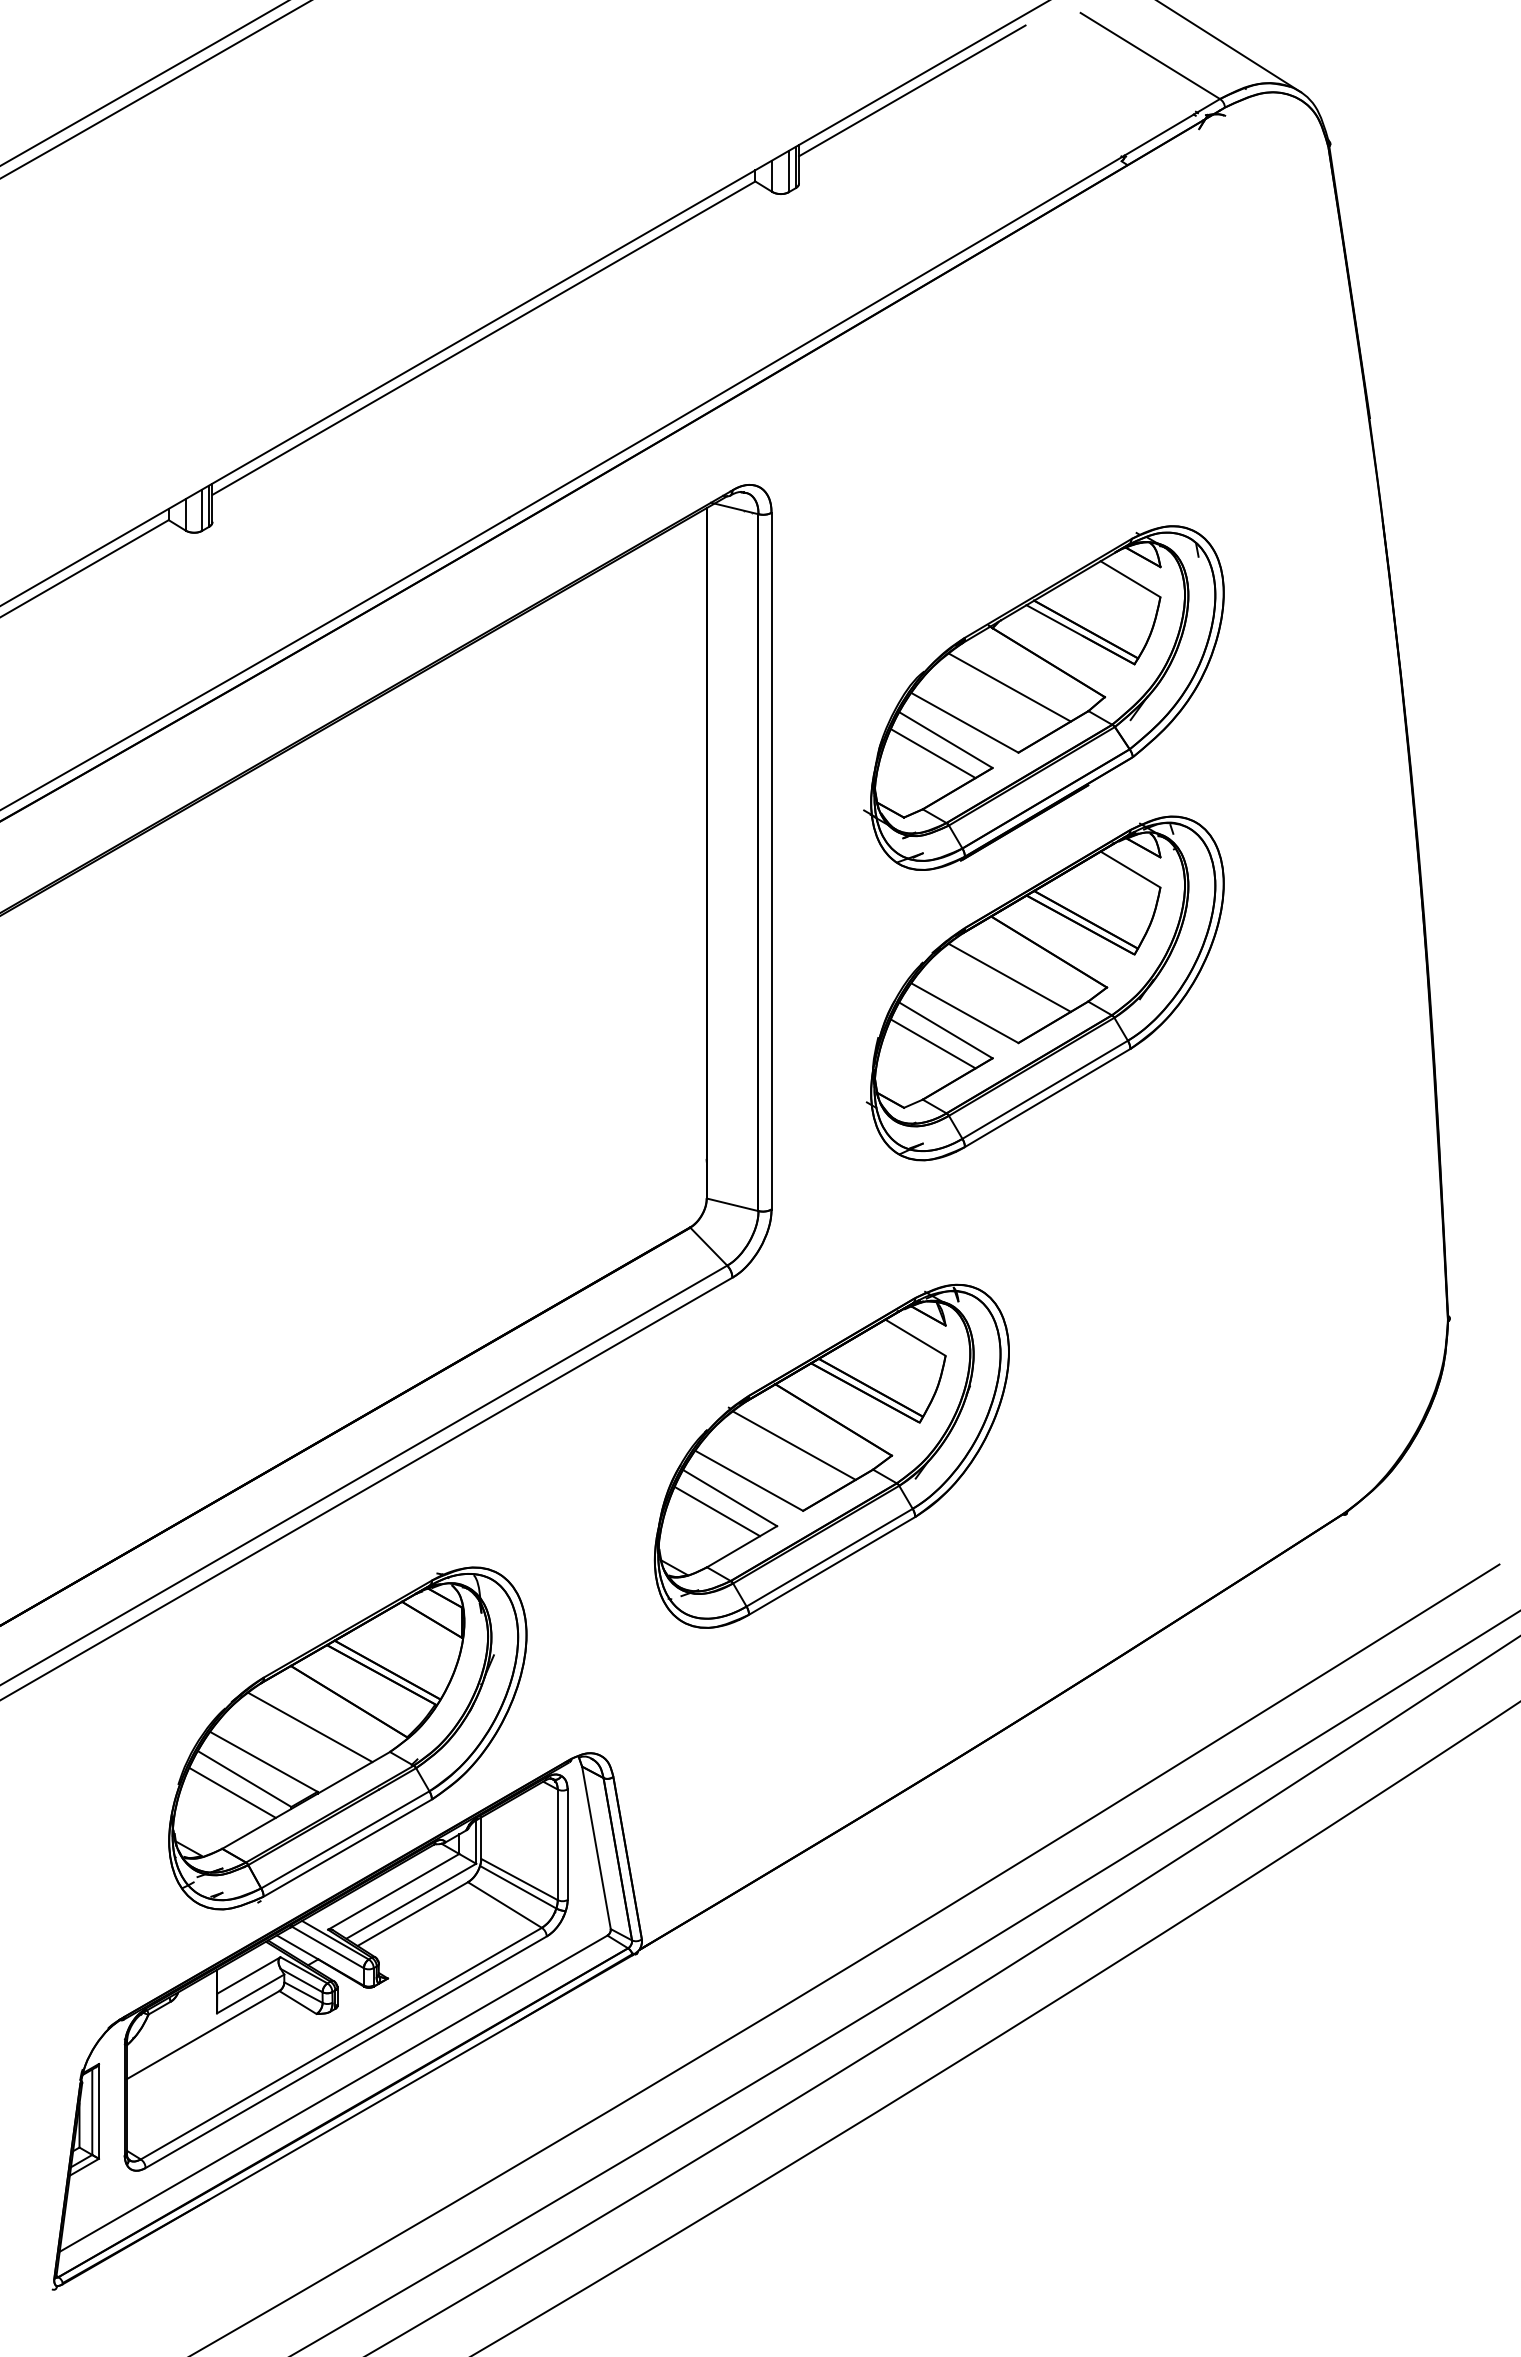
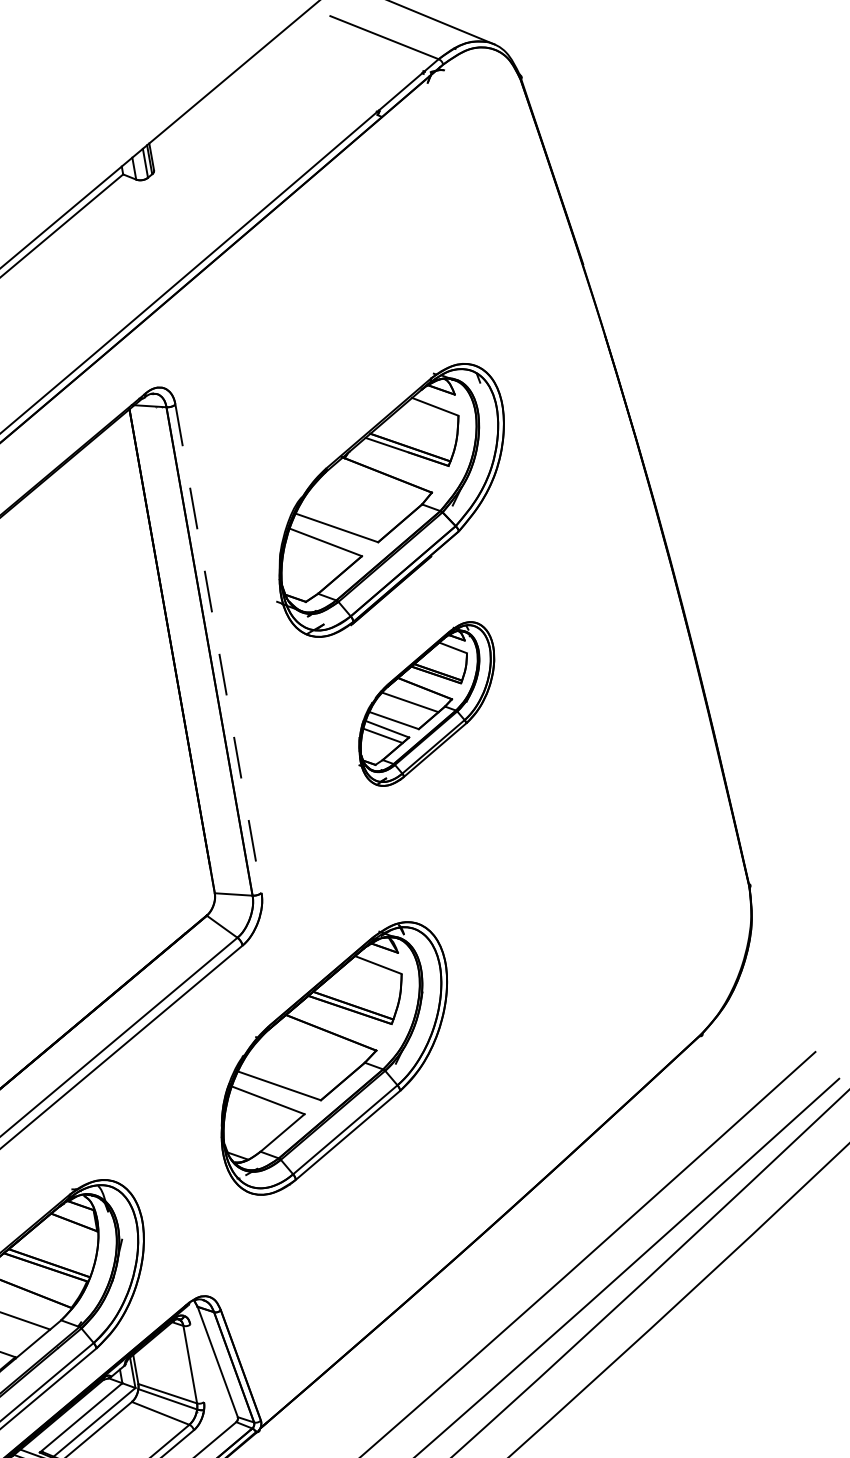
line: (912, 90) -> (222, 91), removed
line: (1009, 687) -> (363, 497), removed
line: (933, 753) -> (318, 553), removed
line: (771, 861) -> (218, 649), solid -> dashed
part: (1044, 988) -> (425, 704), size x0.6
line: (794, 1445) -> (306, 1055), removed
line: (717, 1511) -> (261, 1111), removed
line: (567, 1844) -> (197, 1363), removed

